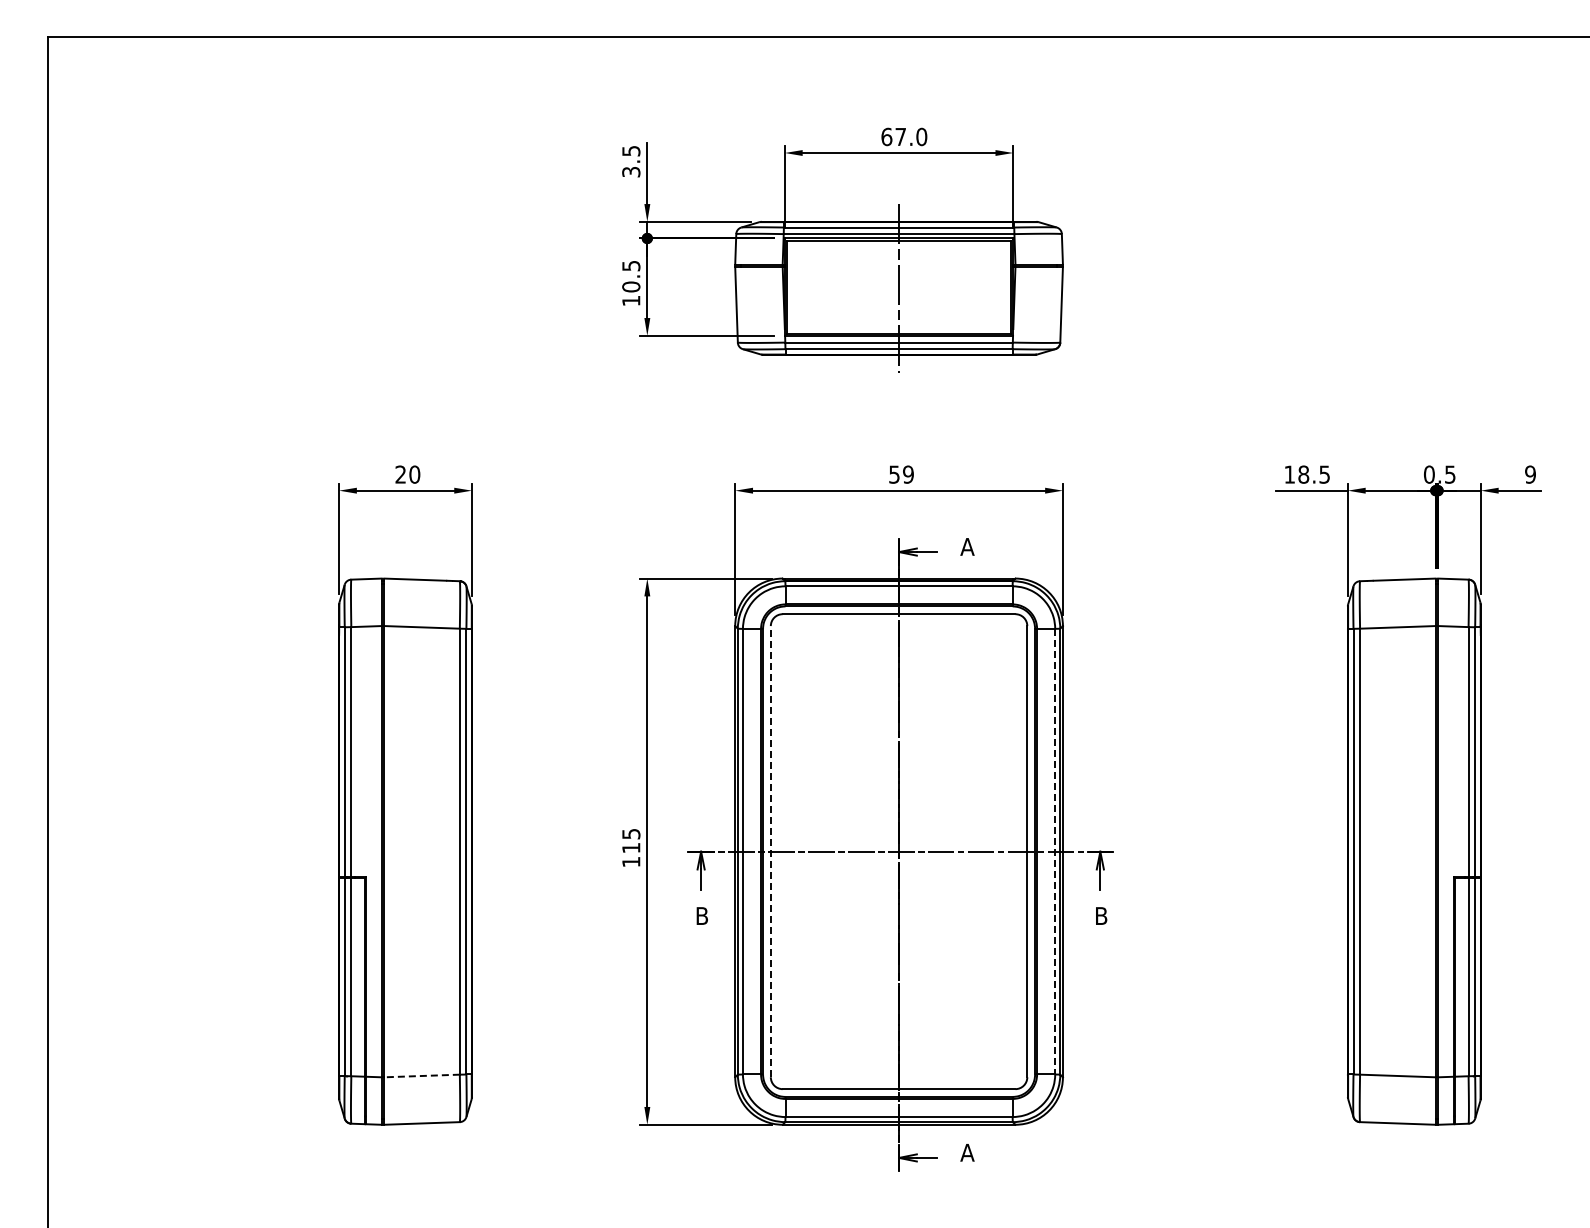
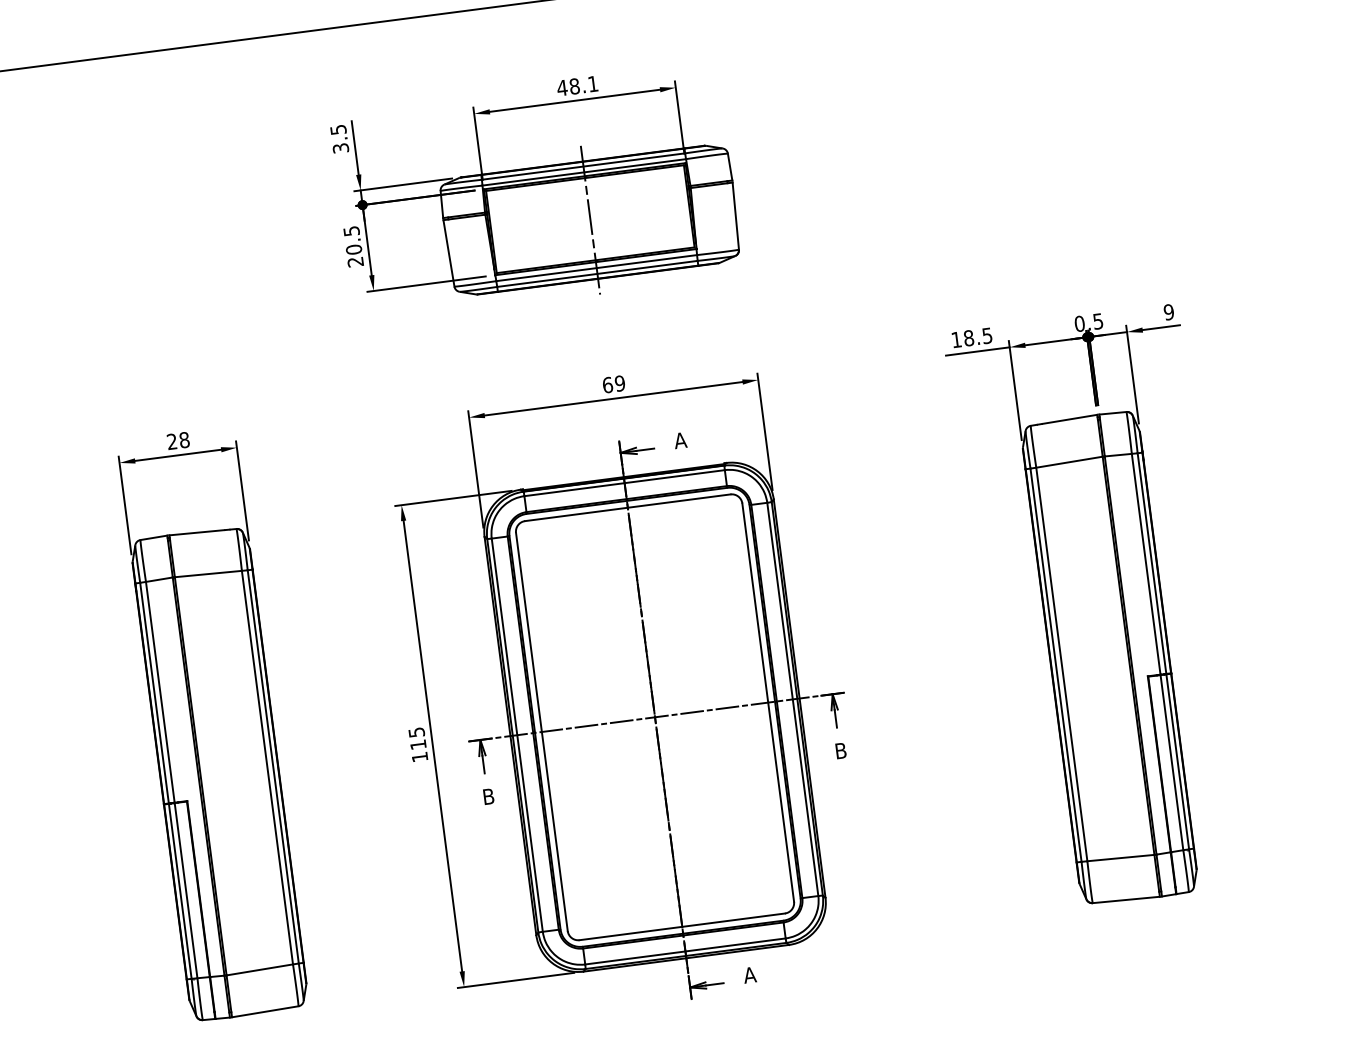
text: (904, 136) -> (577, 85), 67.0 -> 48.1
text: (631, 301) -> (355, 262), 10.5 -> 20.5
text: (414, 474) -> (184, 440), 20 -> 28
text: (894, 474) -> (607, 385), 59 -> 69
line: (770, 851) -> (541, 731), dashed -> solid
line: (1055, 851) -> (793, 699), dashed -> solid
line: (422, 1075) -> (260, 969), dashed -> solid

